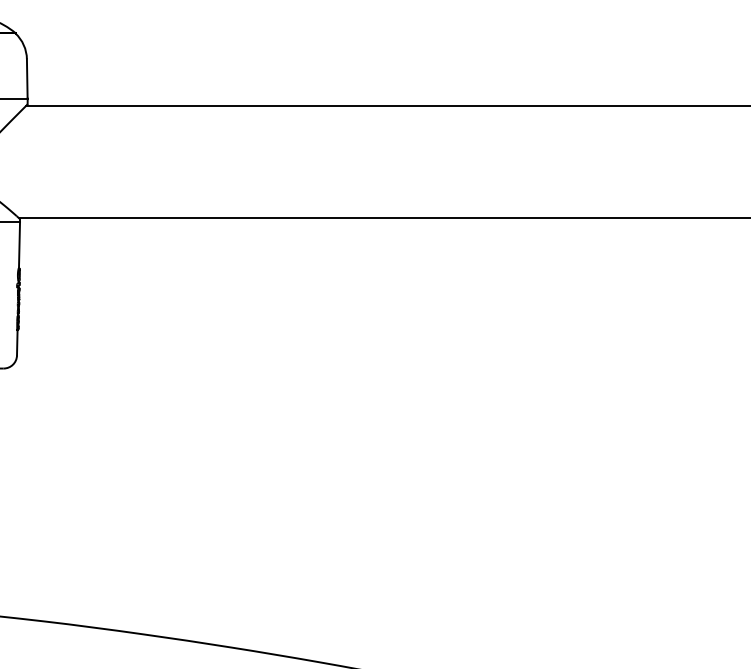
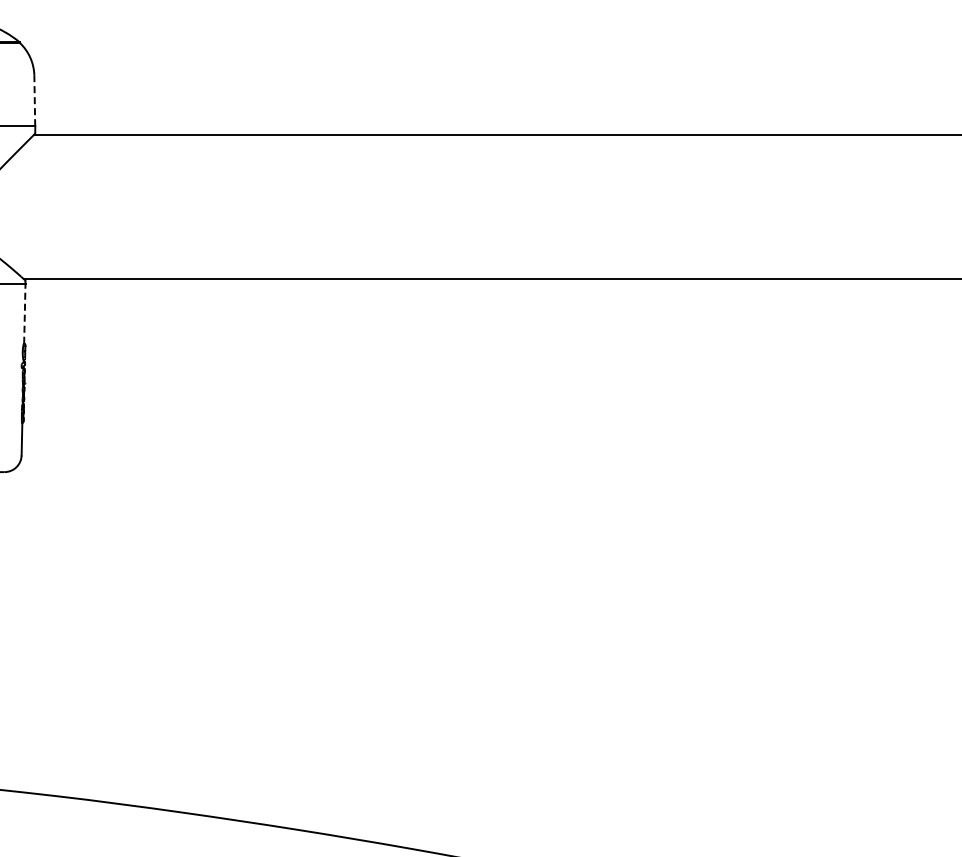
line: (27, 78) -> (34, 100), solid -> dashed
line: (19, 244) -> (24, 313), solid -> dashed

